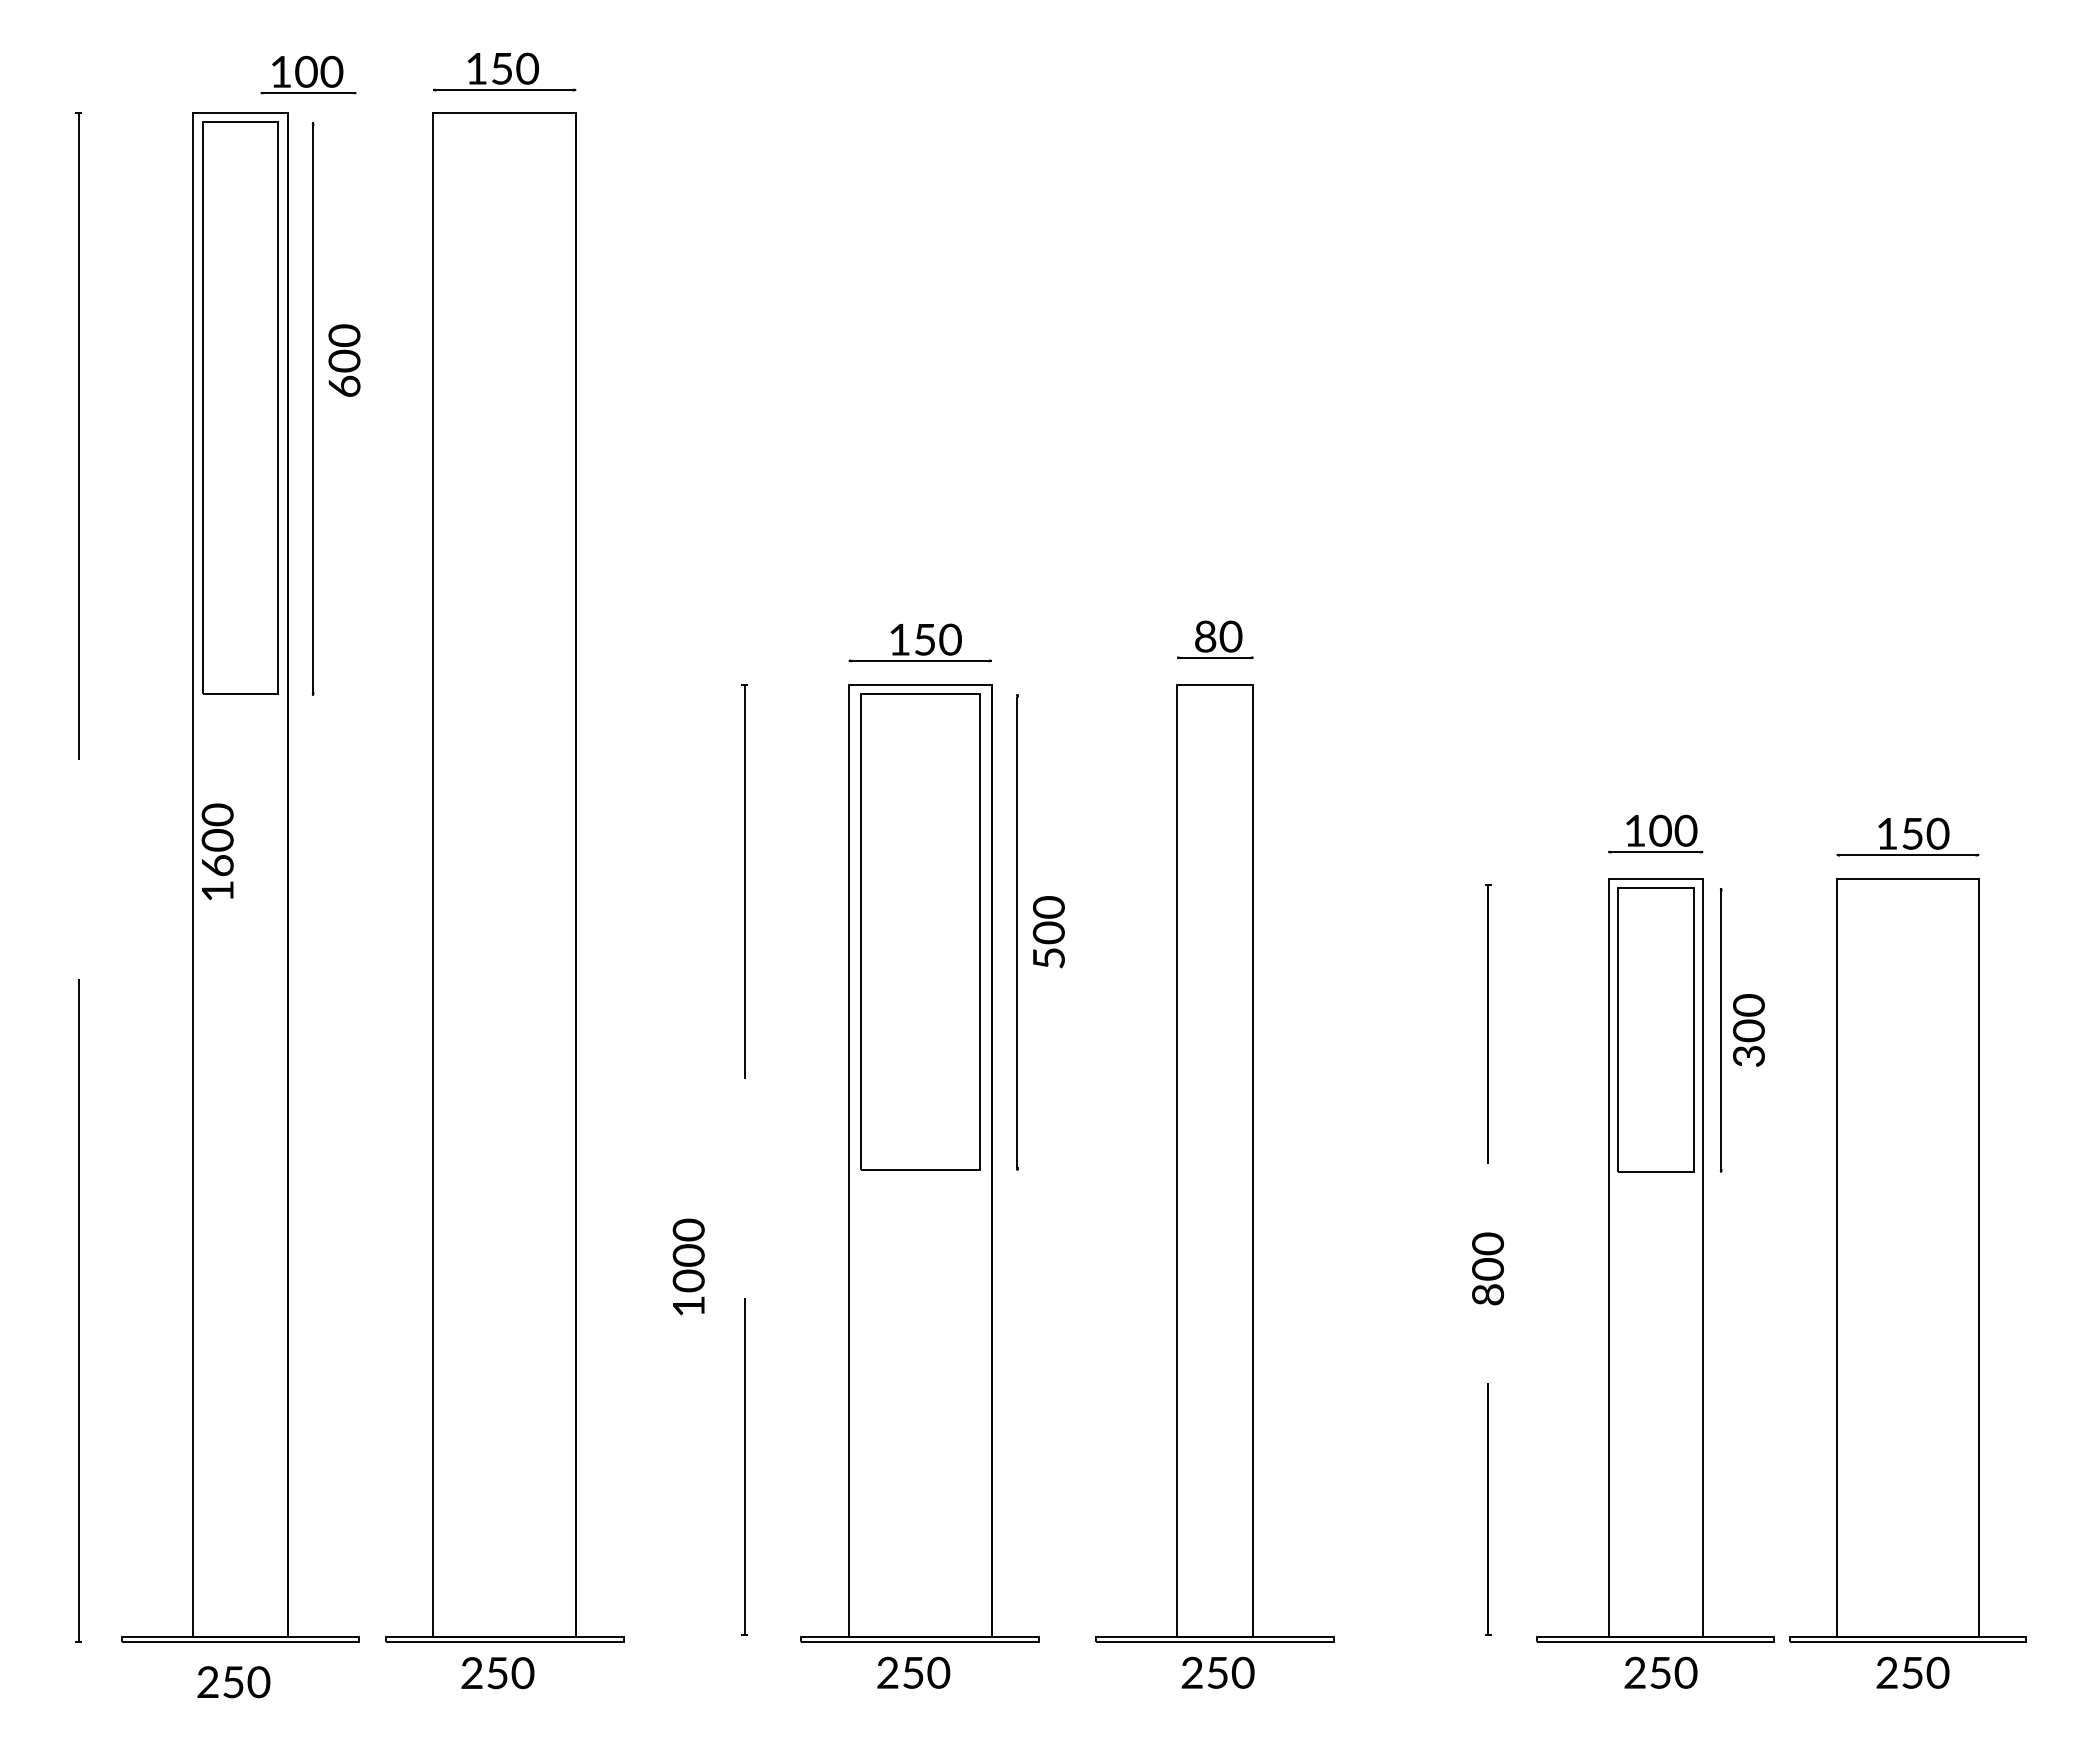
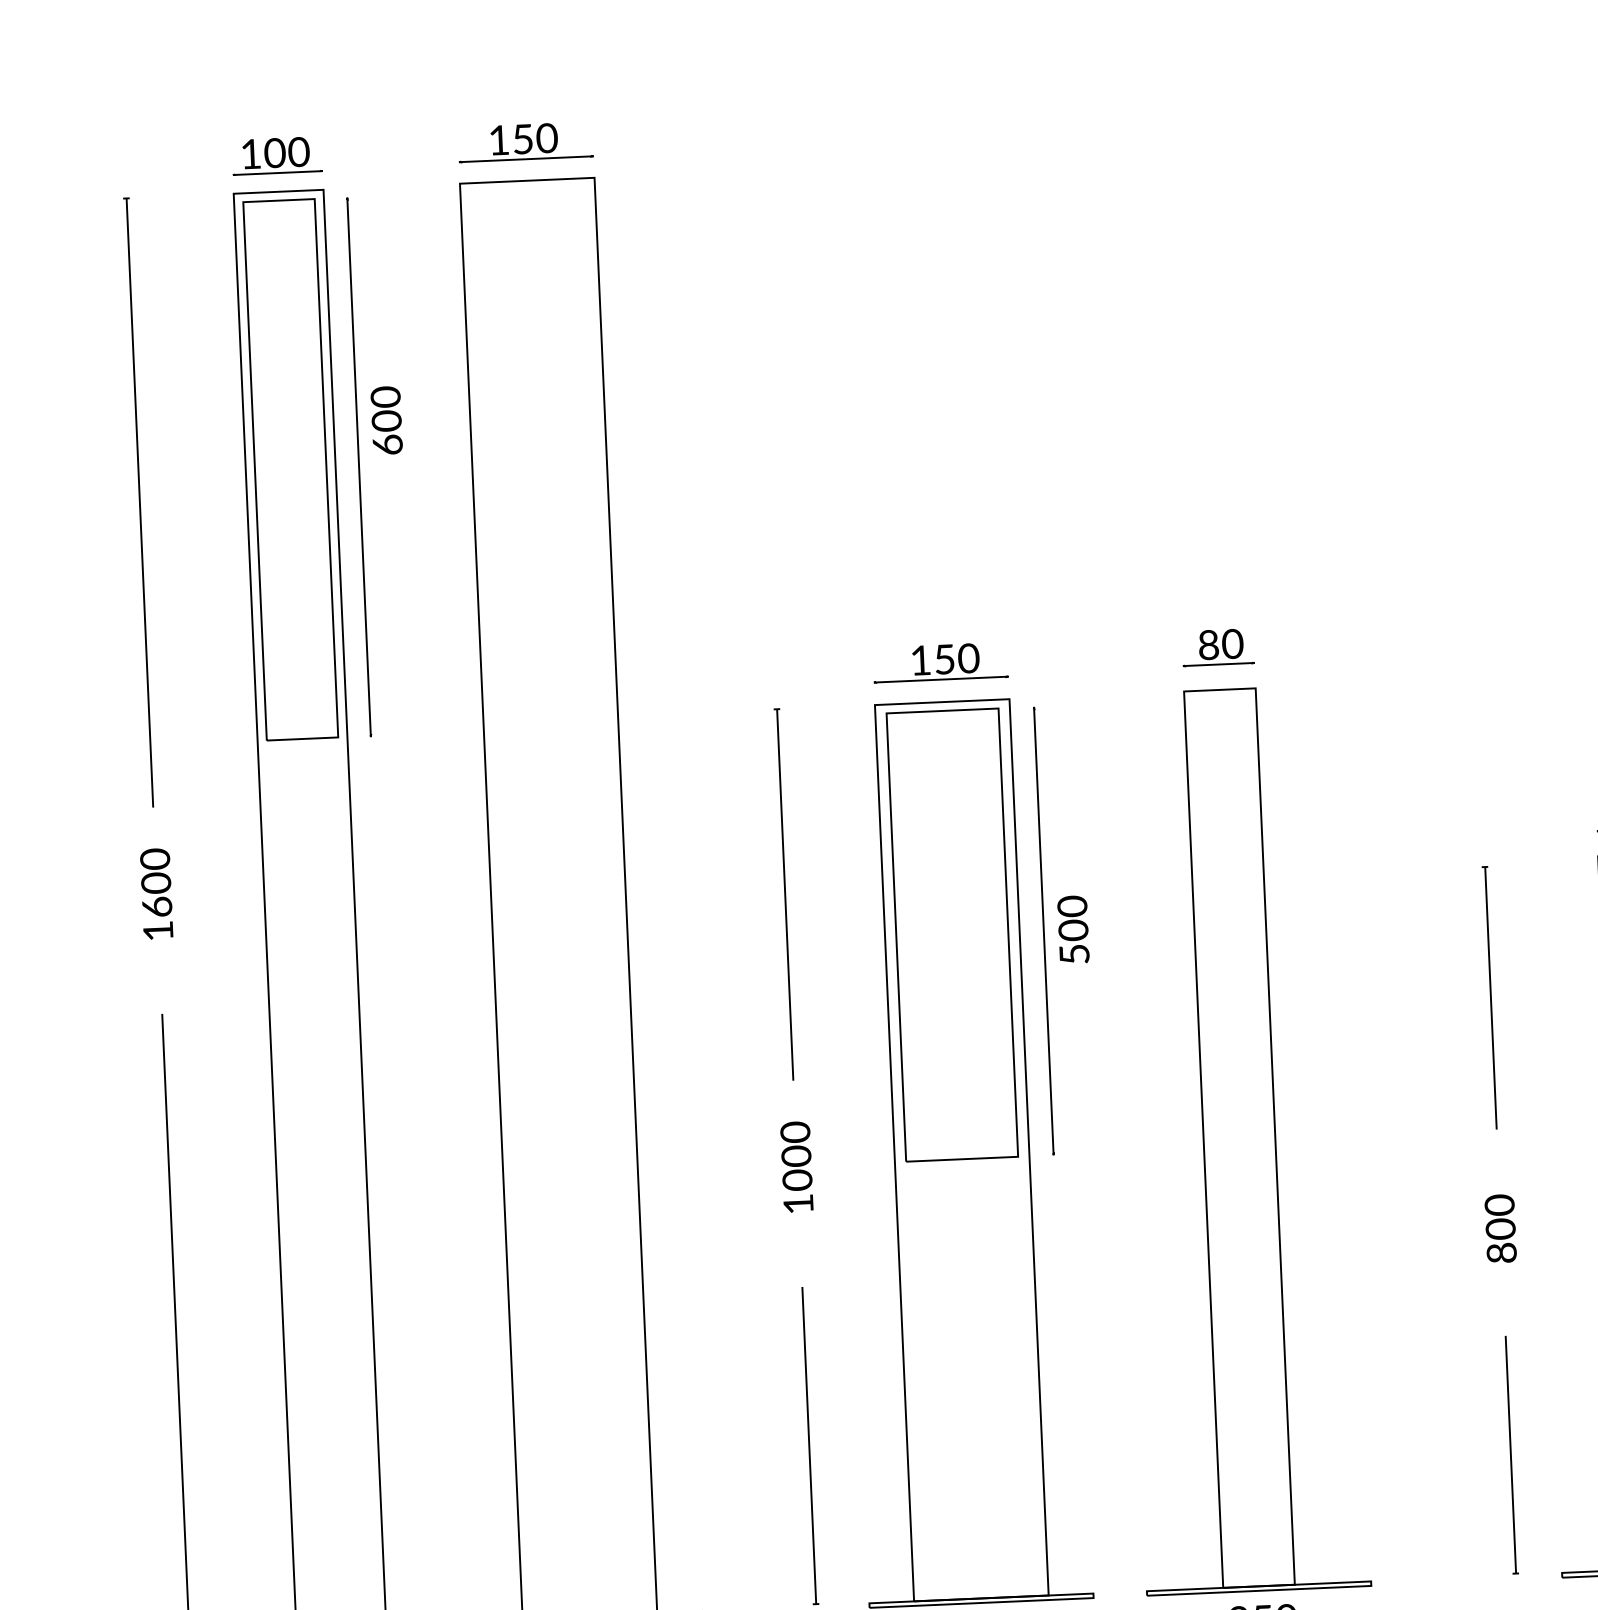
part: (308, 74) -> (277, 155), moved
text: (217, 851) -> (156, 893), moved
text: (688, 1266) -> (796, 1166), moved

